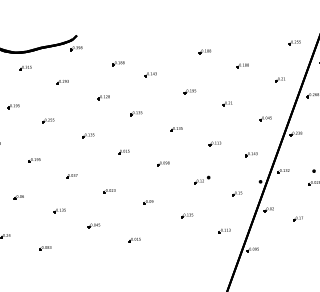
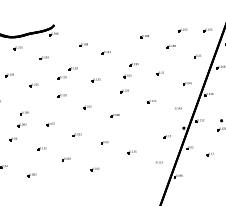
part: (258, 43) -> (182, 30), added
part: (180, 108) -> (127, 76), added
part: (86, 109) -> (61, 77), added
part: (30, 177) -> (21, 125), added
part: (201, 179) -> (142, 126), removed

